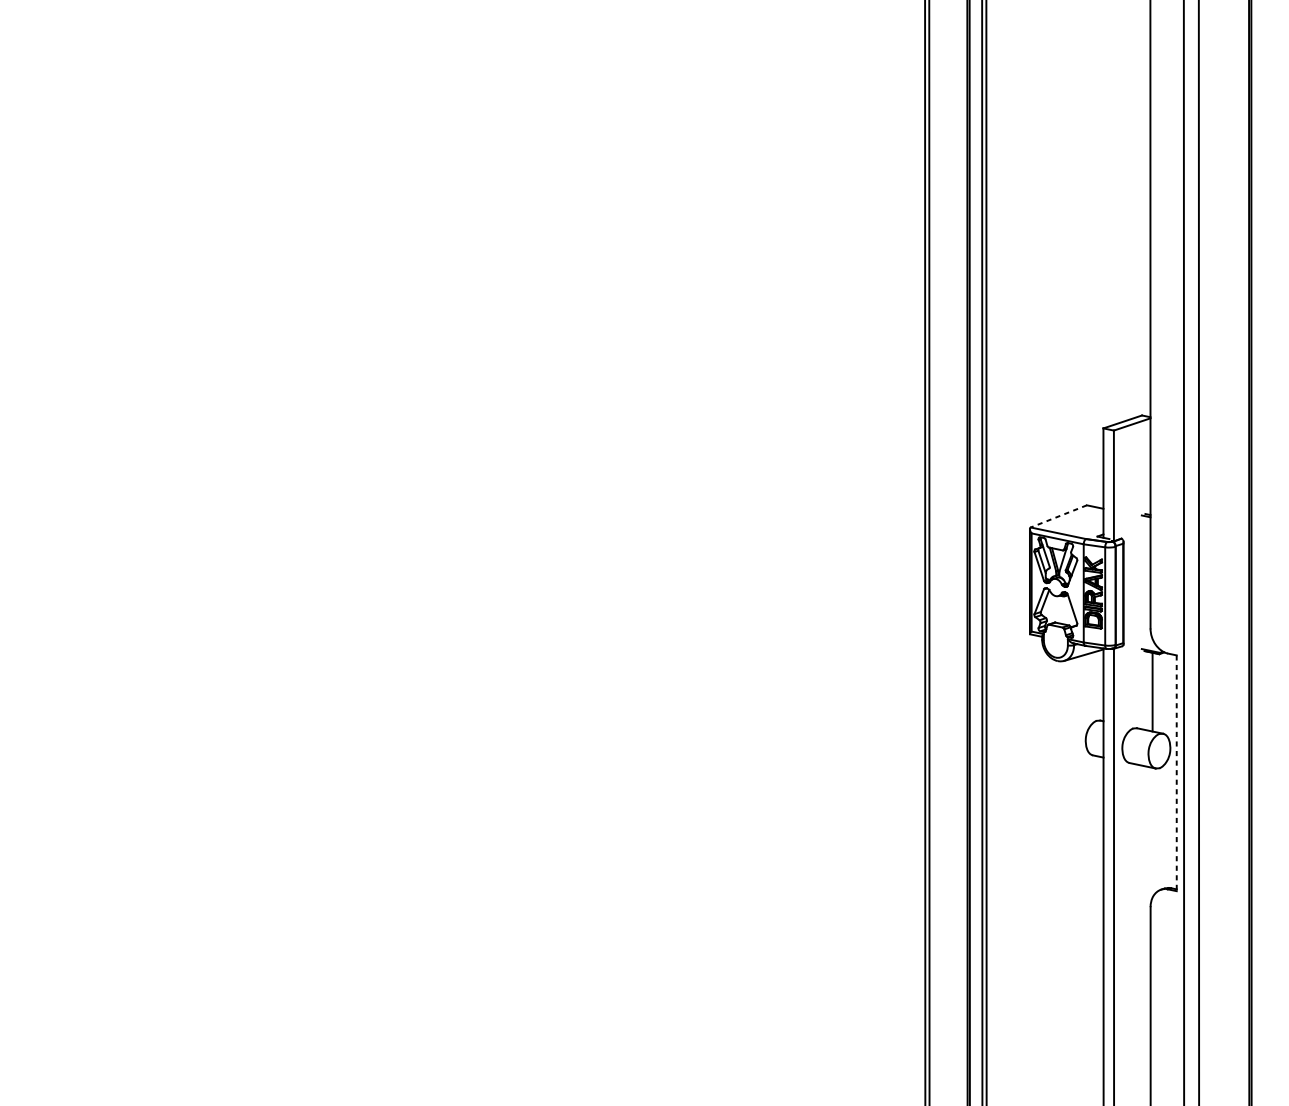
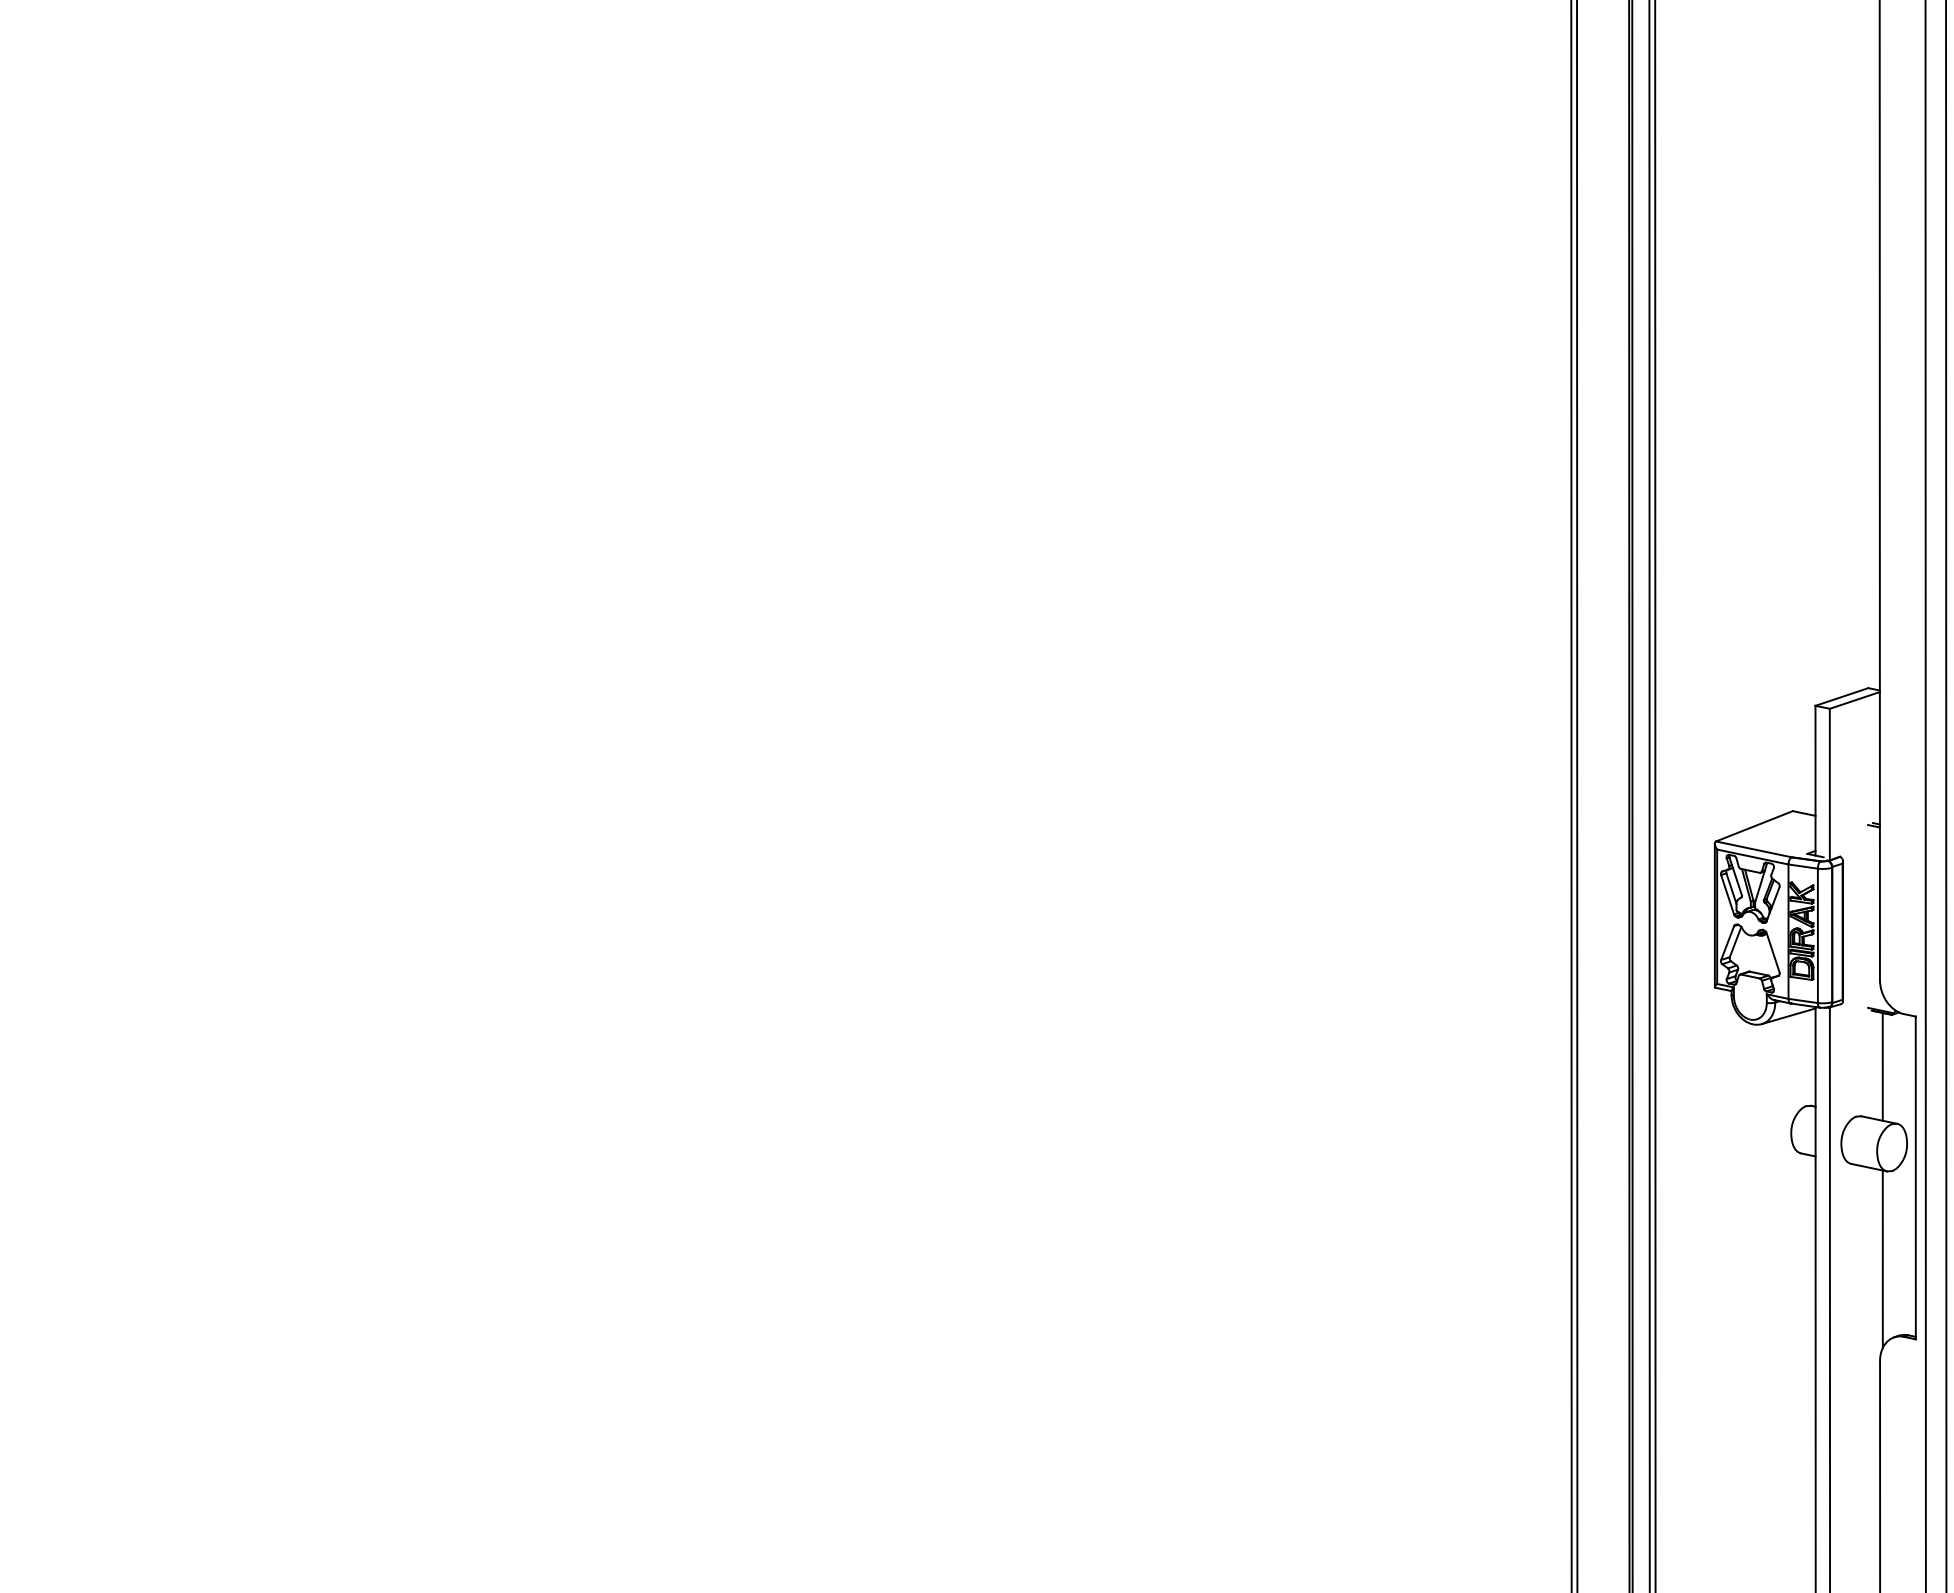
line: (1058, 516) -> (1753, 826), dashed -> solid
line: (1176, 773) -> (1915, 1178), dashed -> solid
line: (1152, 832) -> (1882, 1259), added

